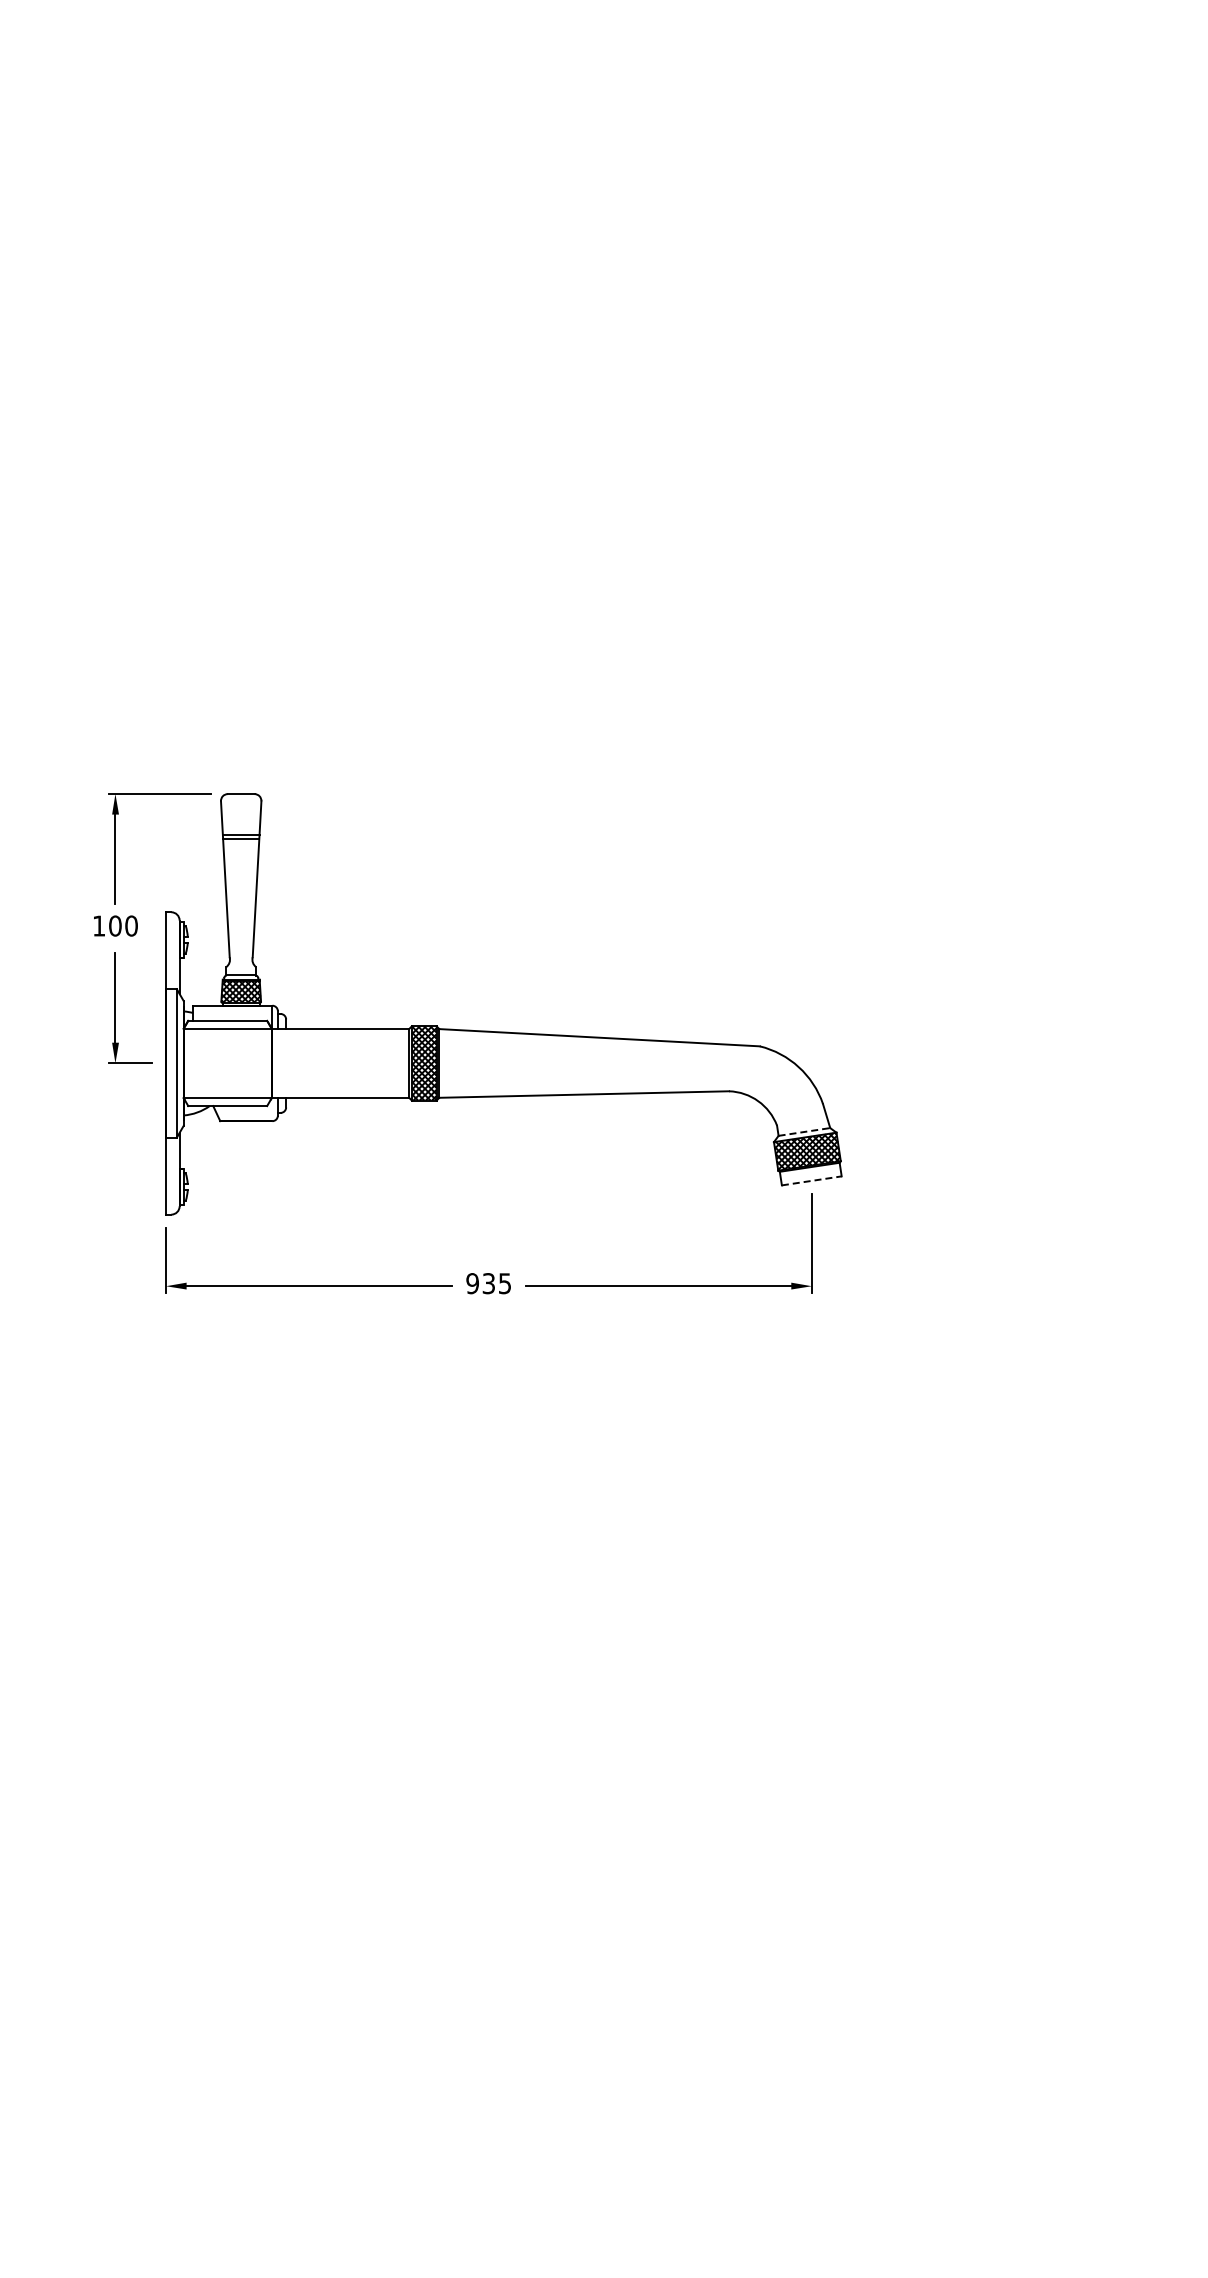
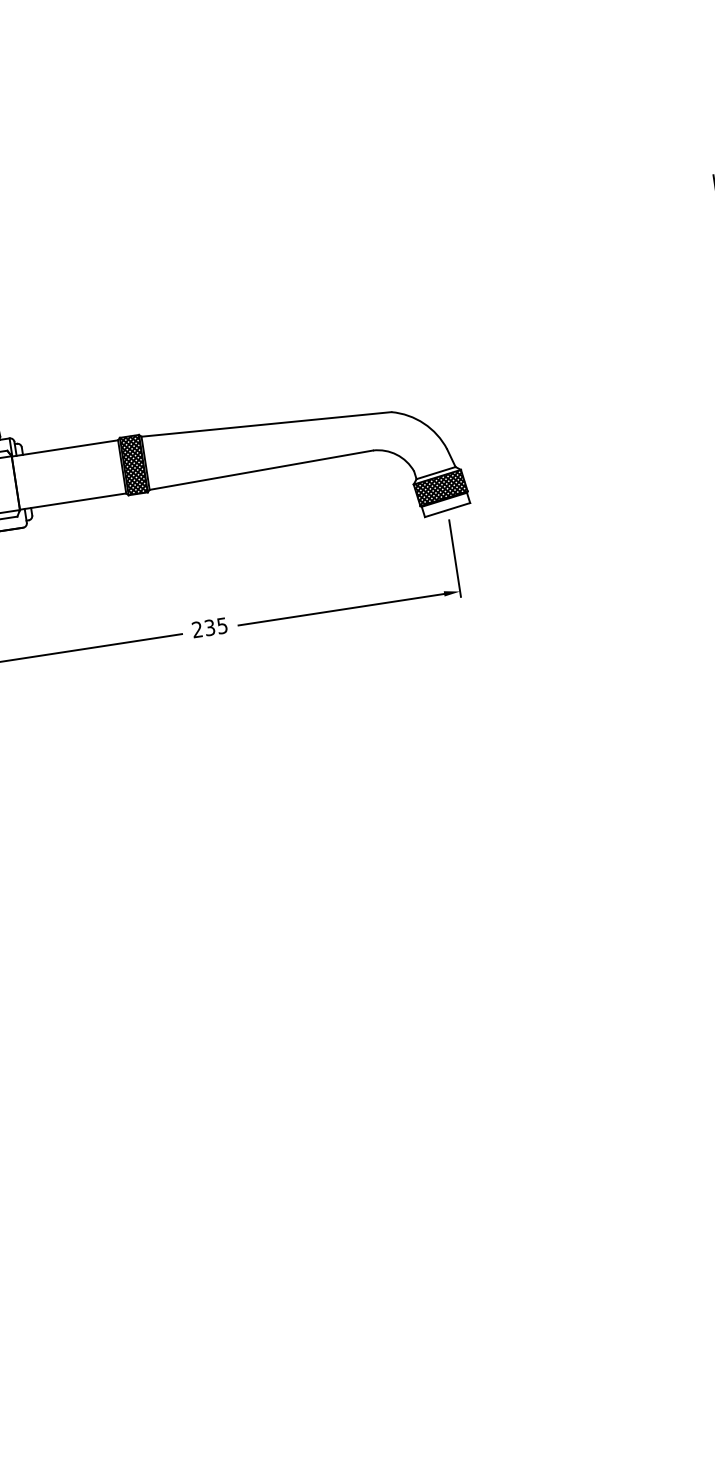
line: (804, 1131) -> (436, 472), dashed -> solid
line: (812, 1180) -> (448, 509), dashed -> solid
text: (472, 1283) -> (197, 629), 935 -> 235

